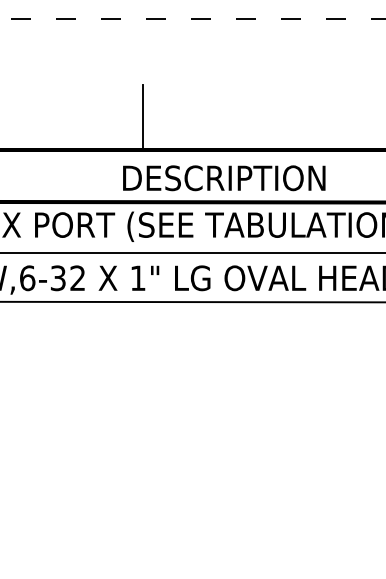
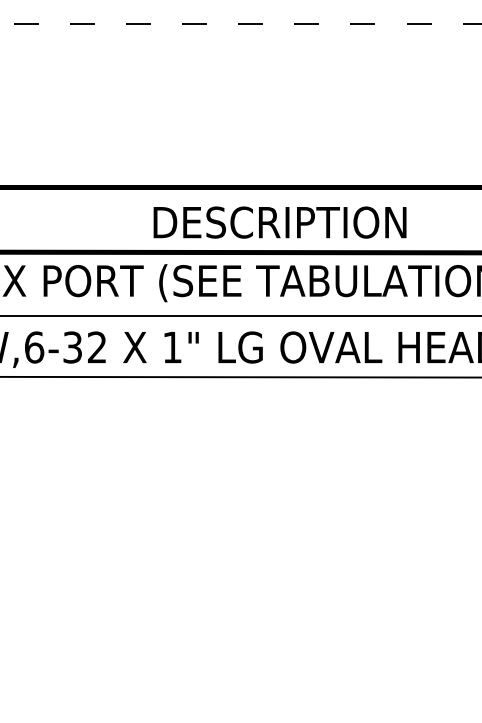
line: (142, 117) -> (178, 146), removed

